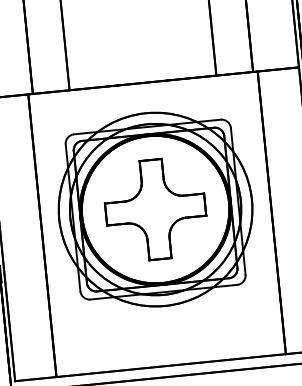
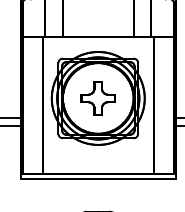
part: (153, 209) -> (97, 98), size x0.7

